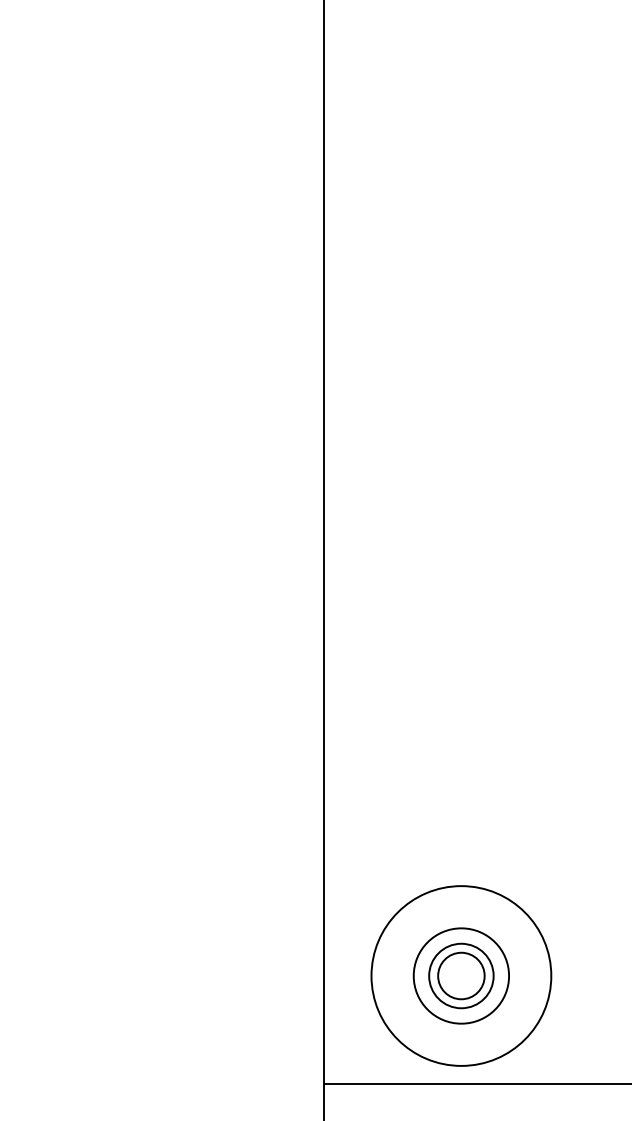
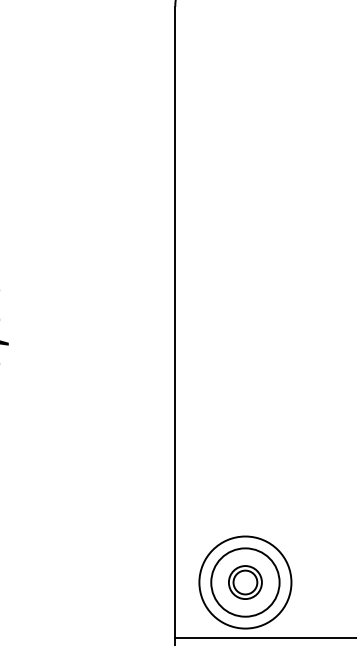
circle: (461, 975) -> (245, 582), size x1.4

